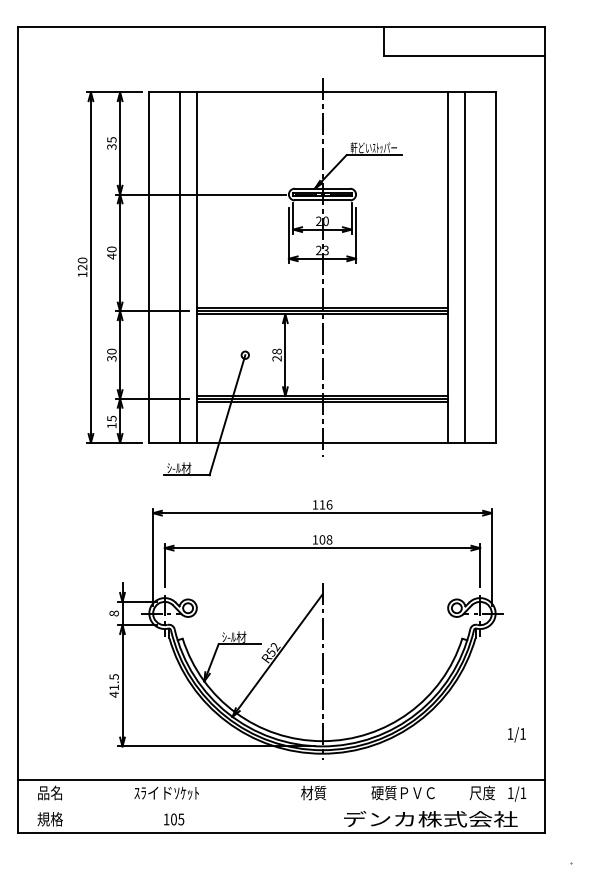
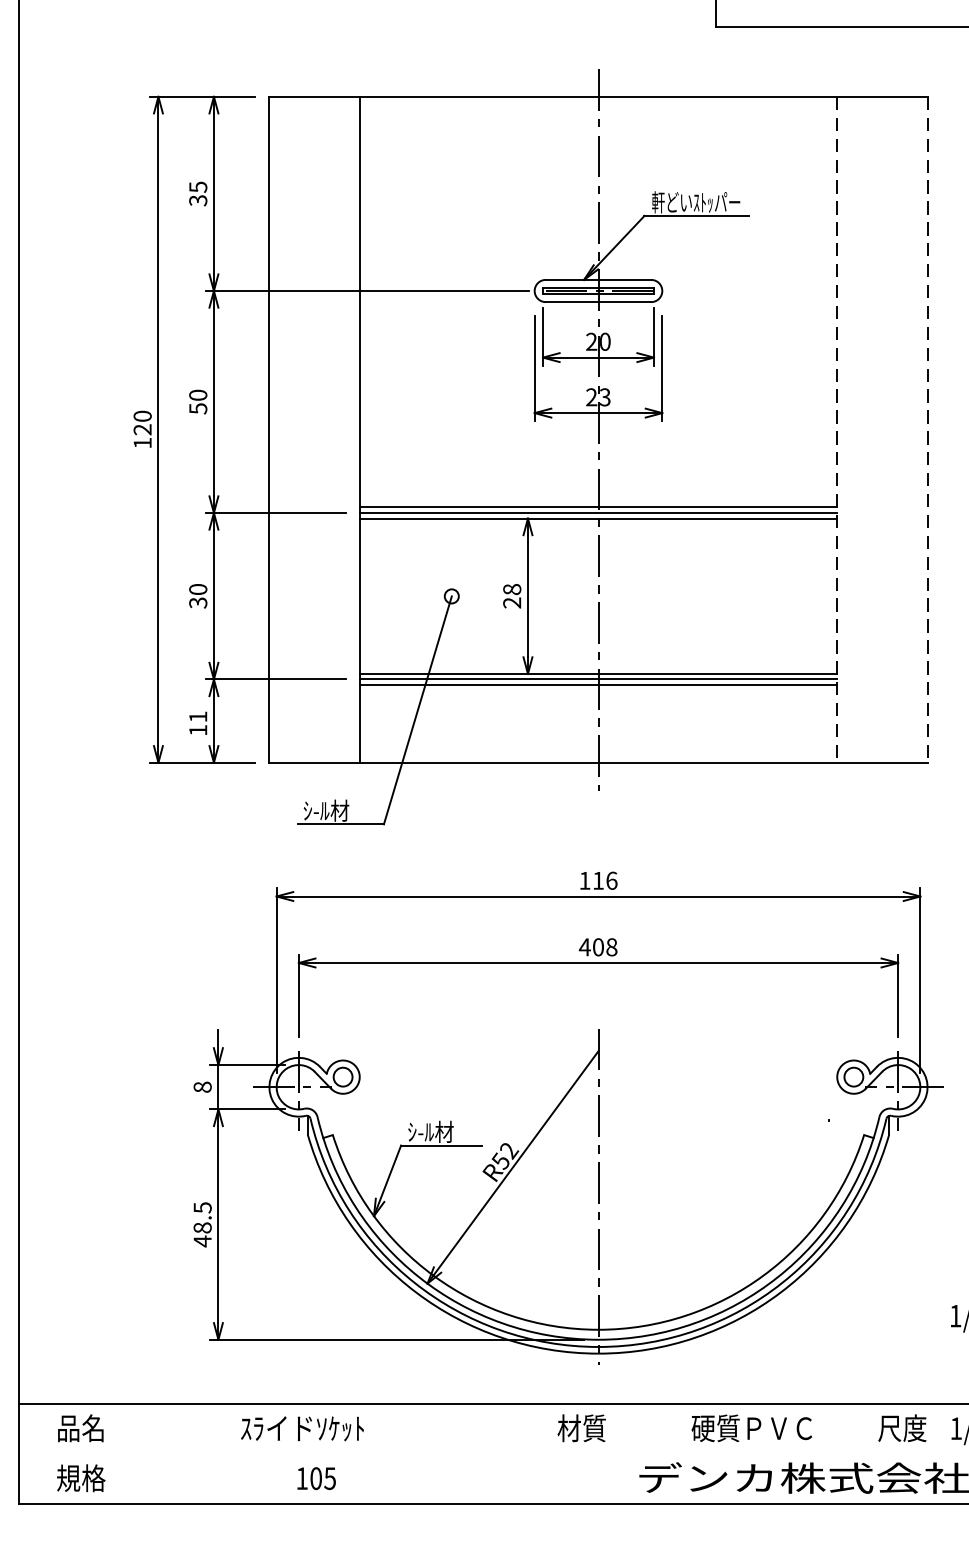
text: (111, 256) -> (197, 408), 40 -> 50
line: (179, 267) -> (326, 429), removed
line: (465, 267) -> (870, 429), removed
line: (448, 268) -> (837, 431), solid -> dashed
line: (495, 268) -> (927, 431), solid -> dashed
text: (111, 418) -> (197, 716), 15 -> 11
text: (315, 539) -> (585, 946), 108 -> 408
text: (113, 687) -> (201, 1227), 41.5 -> 48.5

